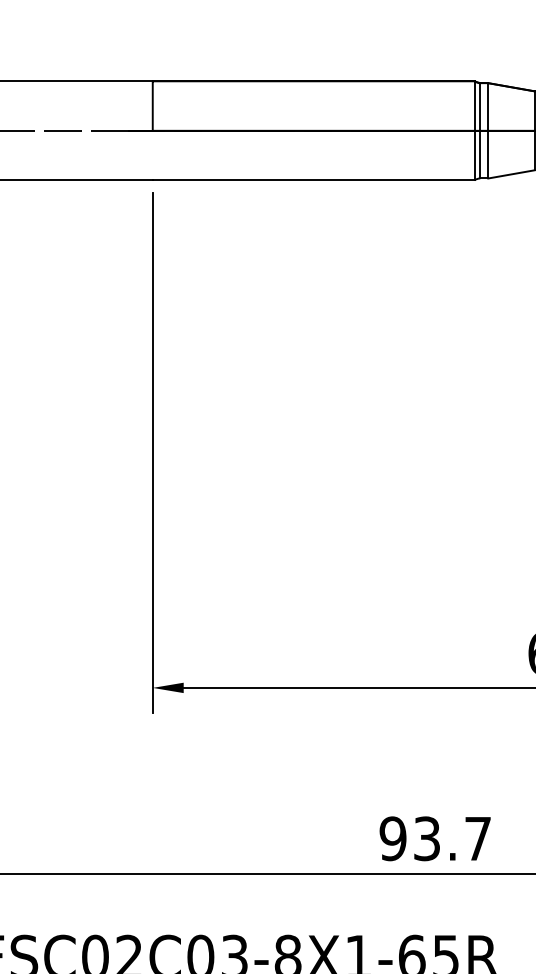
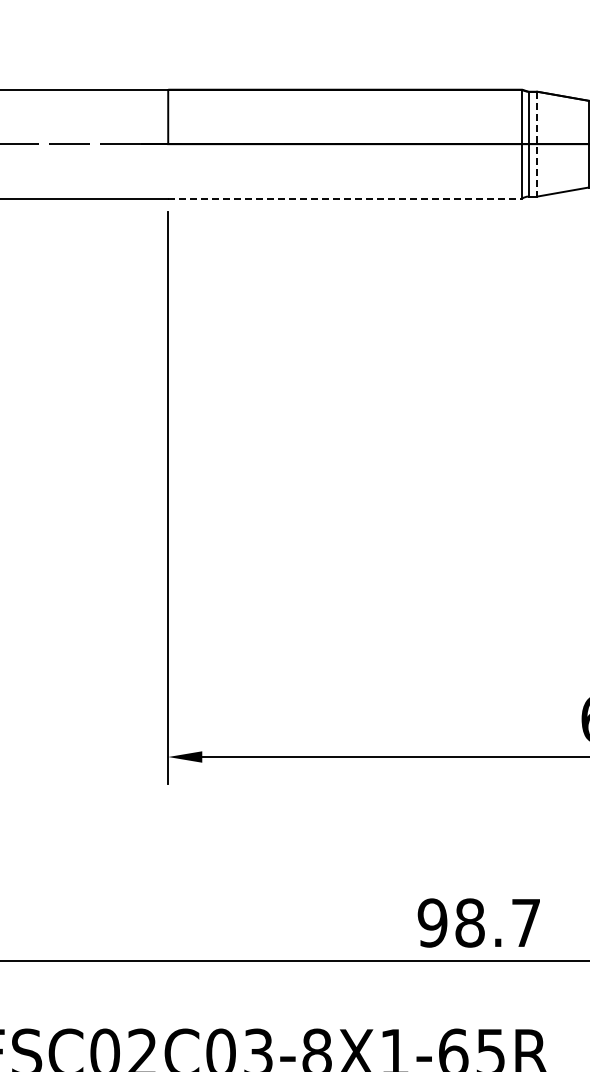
line: (488, 131) -> (537, 144), solid -> dashed
line: (313, 180) -> (345, 198), solid -> dashed
text: (426, 838) -> (469, 922), 93.7 -> 98.7

